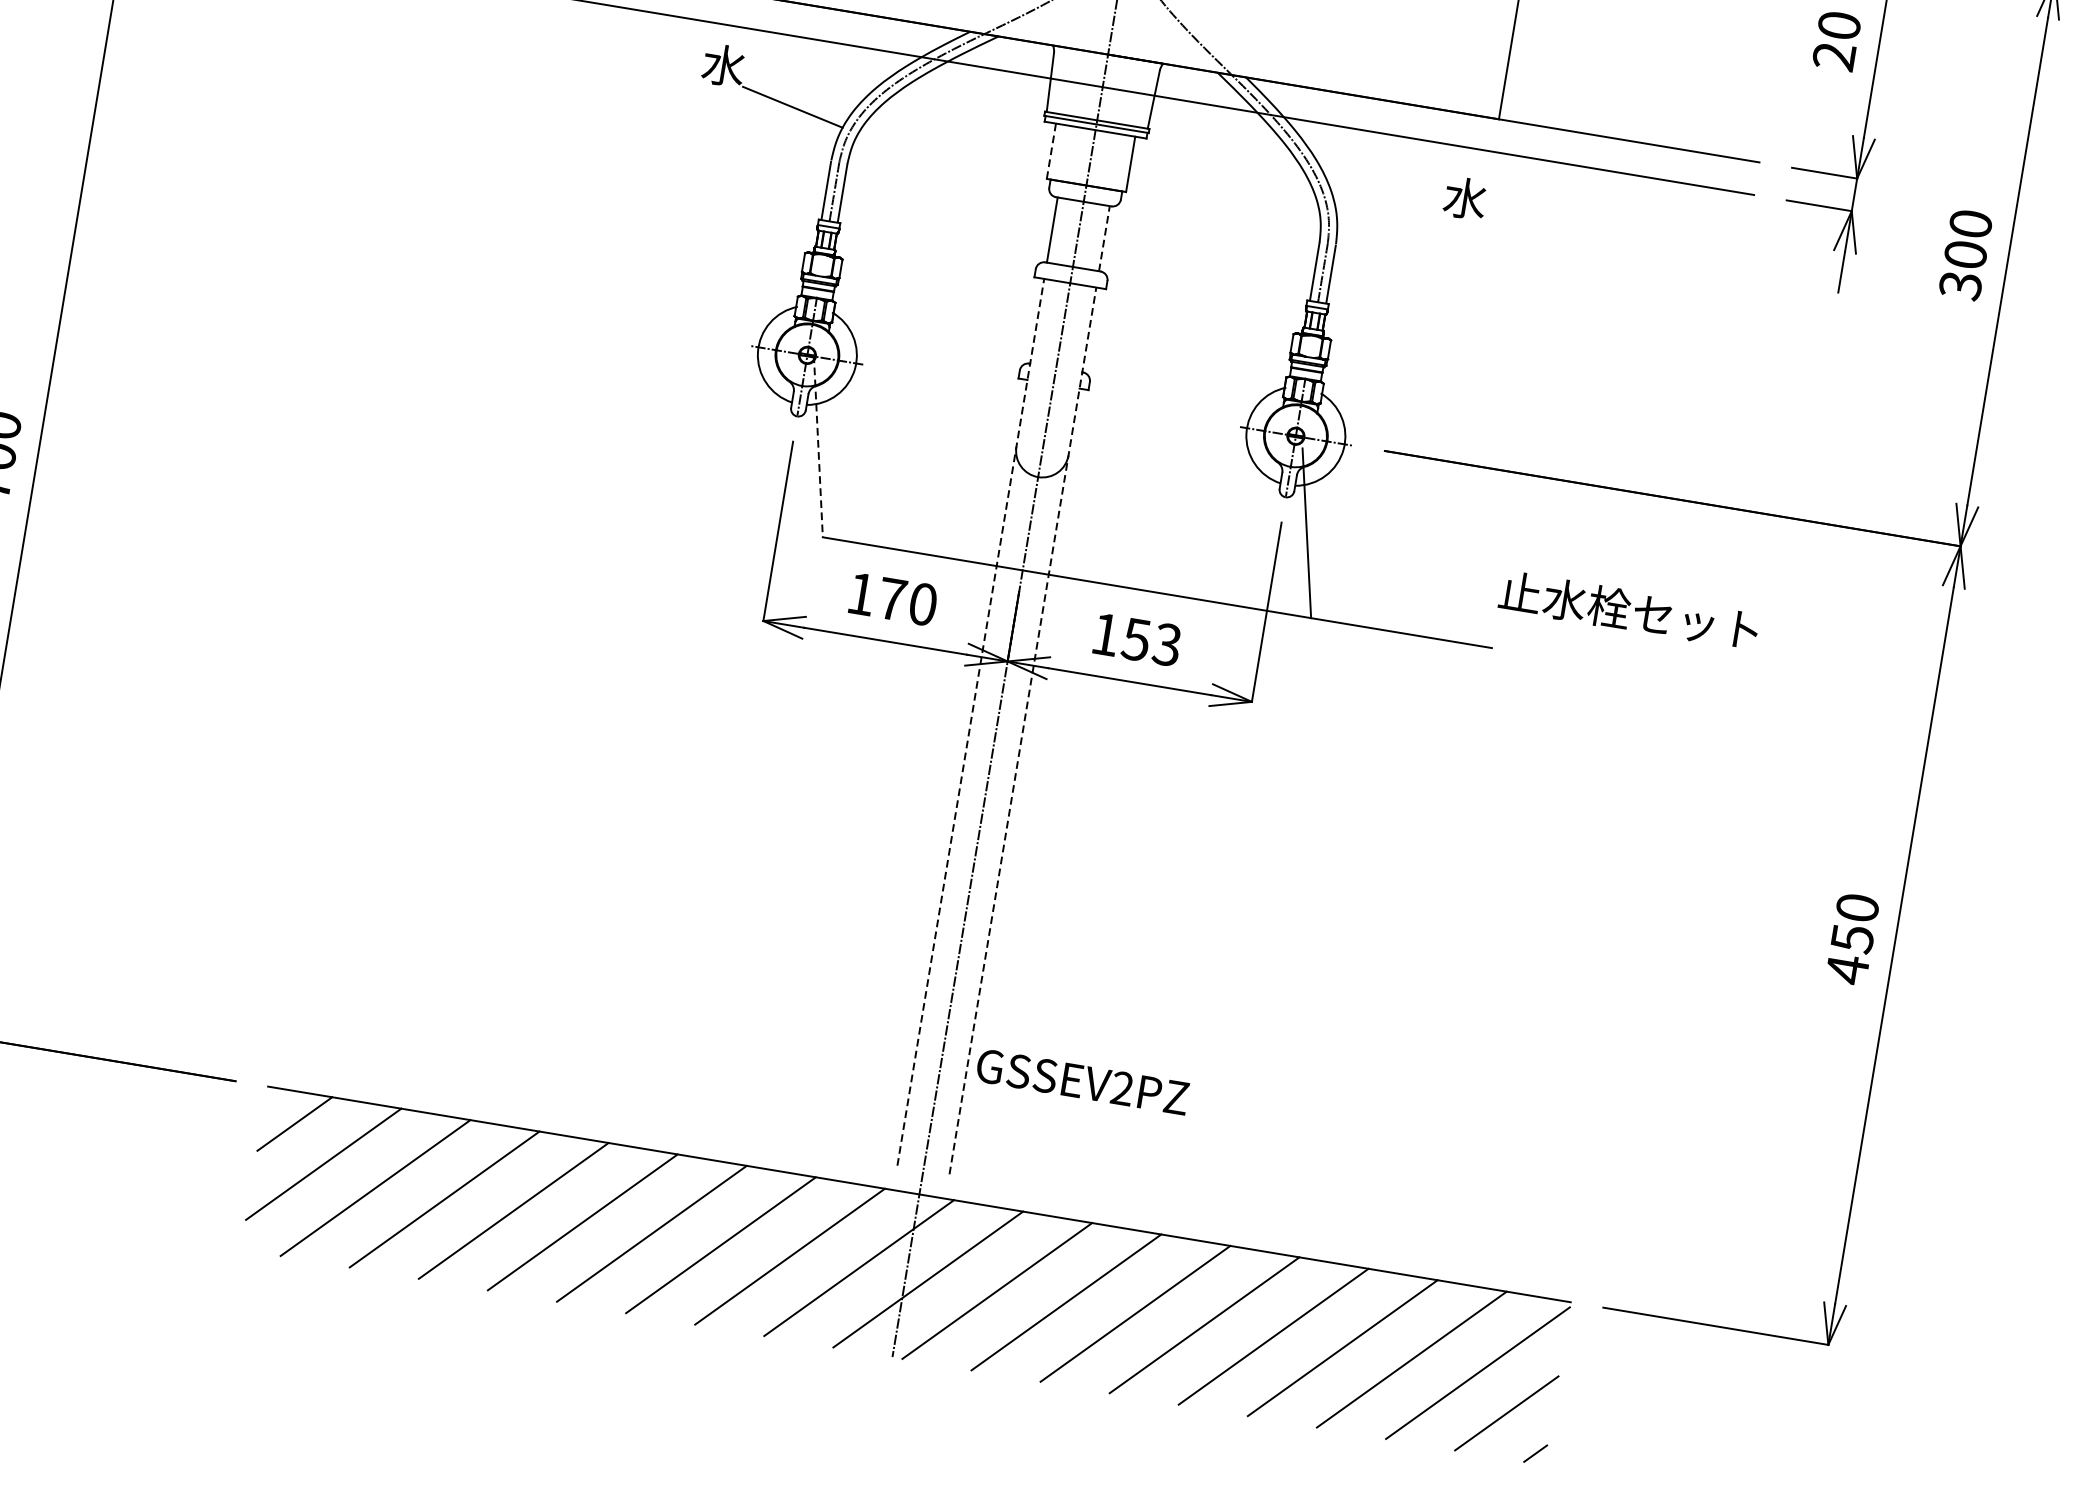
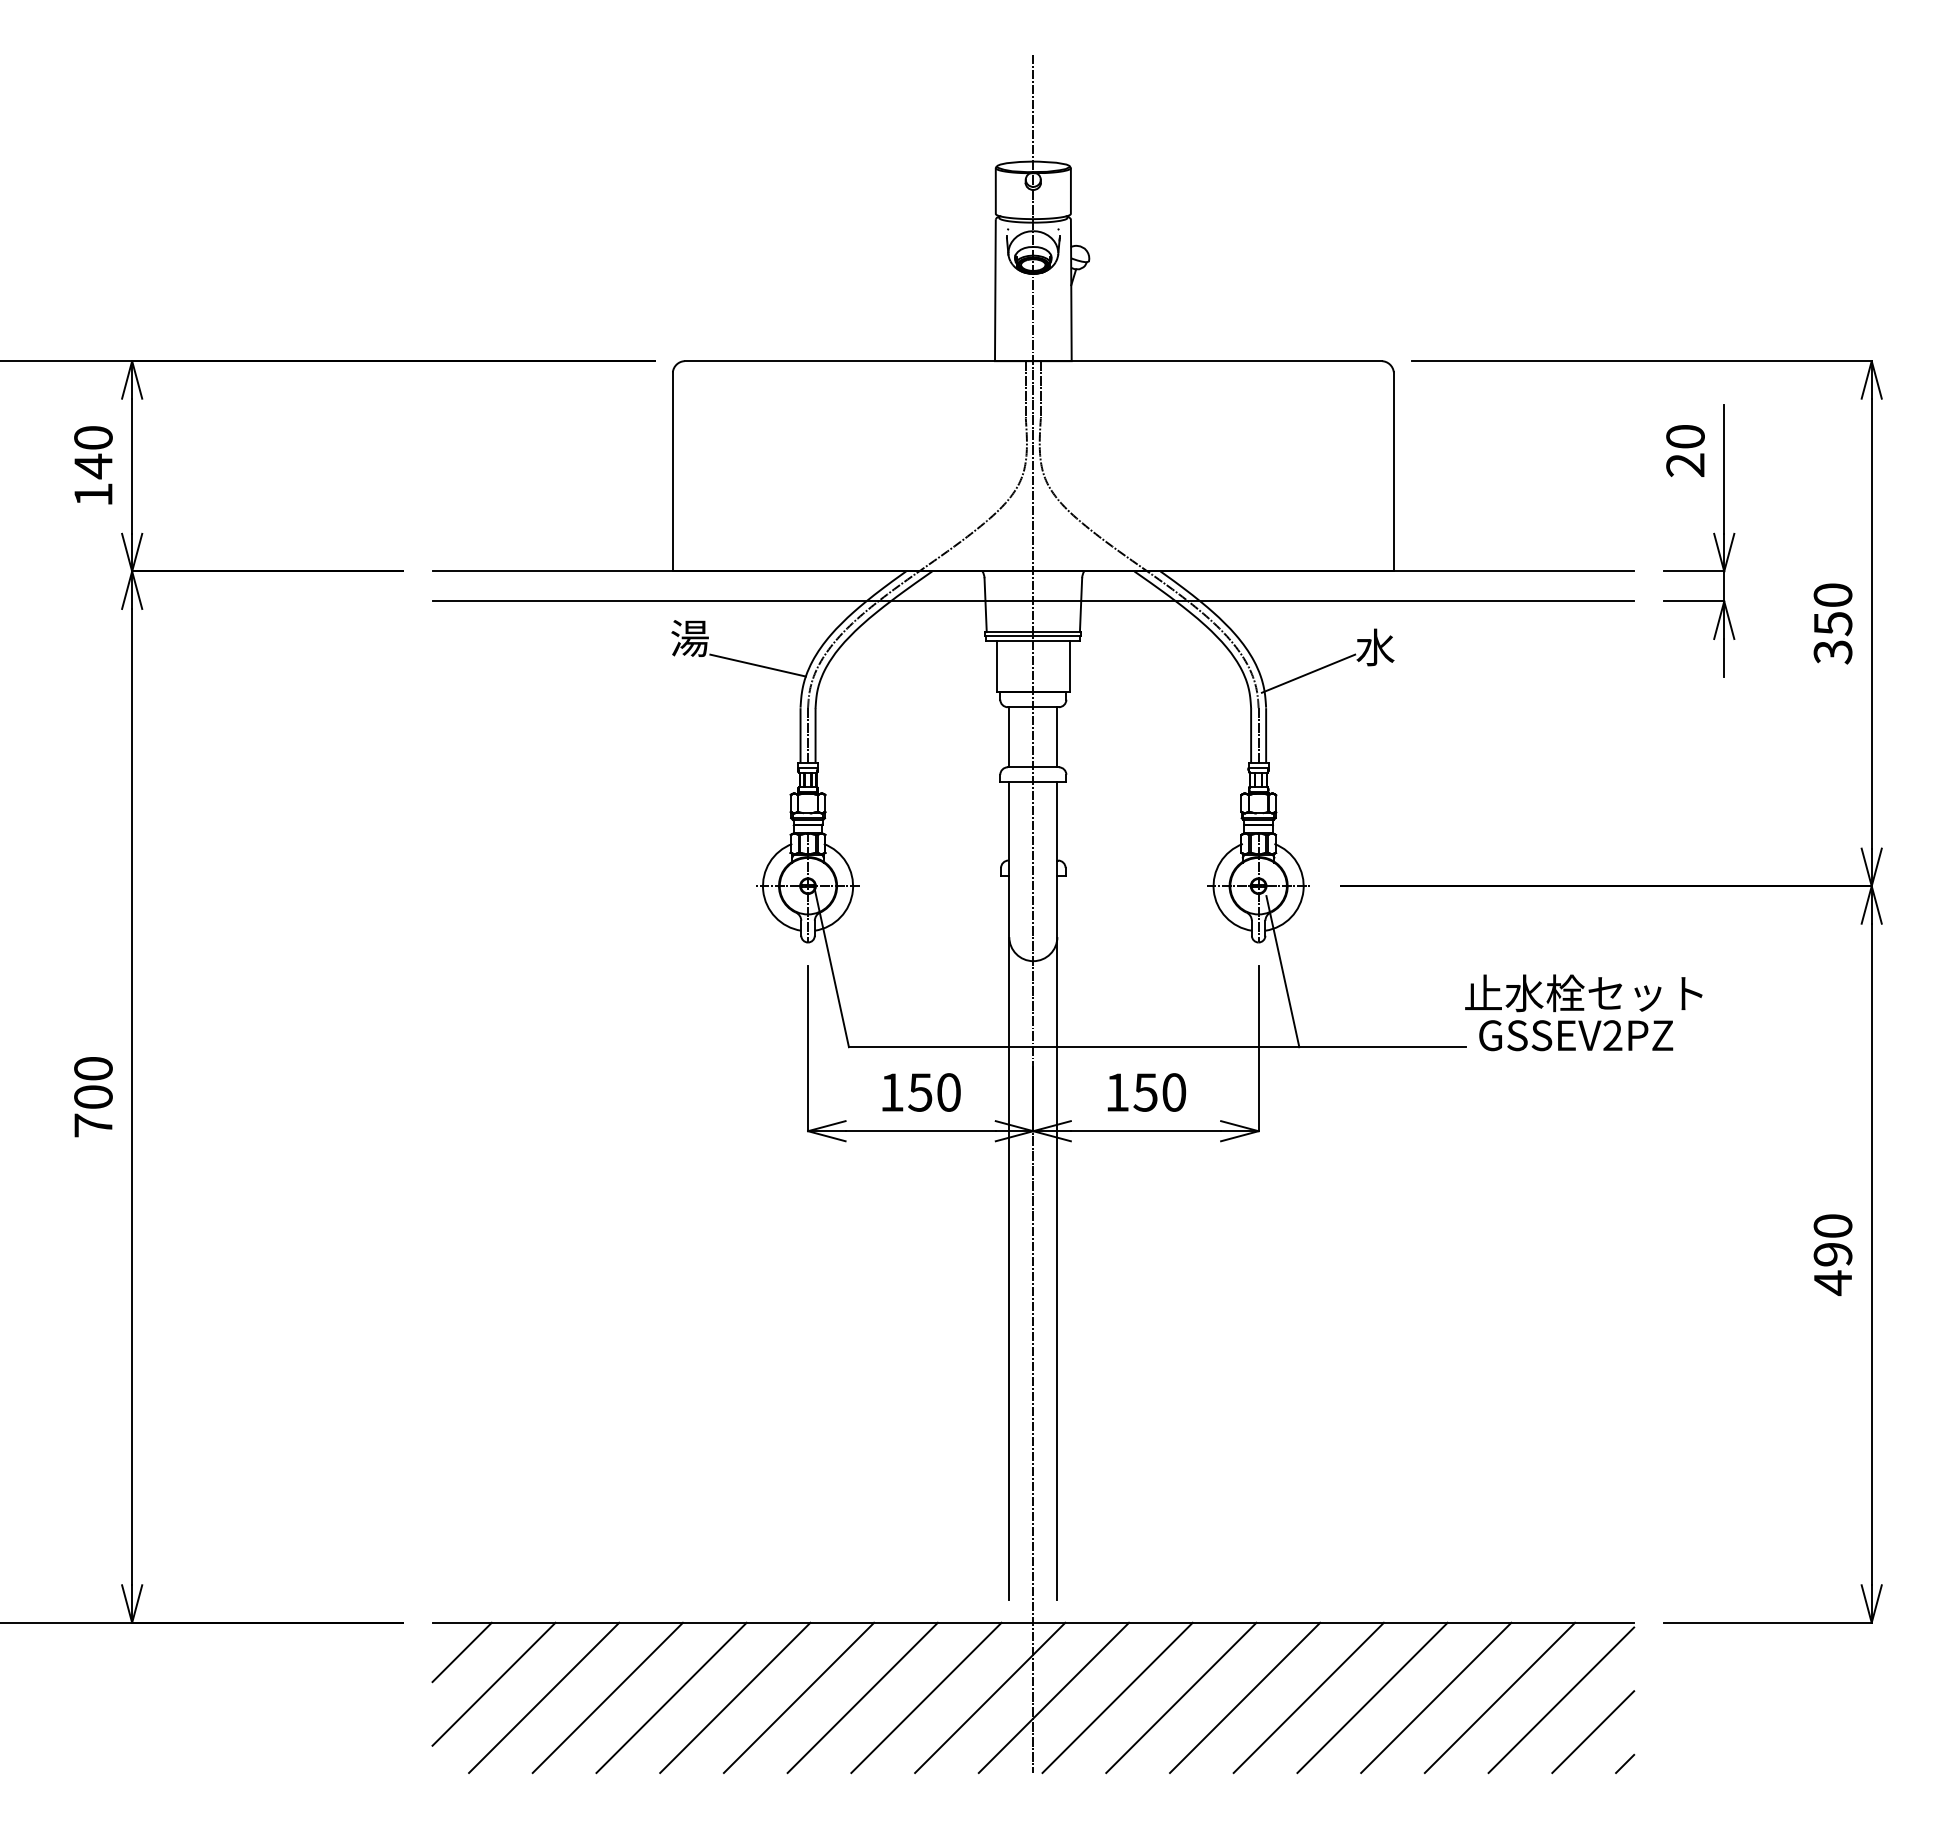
text: (724, 65) -> (690, 638), 水 -> 湯
line: (1051, 151) -> (996, 666), dashed -> solid
line: (1388, 214) -> (1308, 673), added
line: (1104, 237) -> (1057, 736), dashed -> solid
text: (1965, 255) -> (1832, 624), 300 -> 350
line: (818, 446) -> (831, 966), dashed -> solid
text: (892, 599) -> (920, 1092), 170 -> 150
text: (1166, 644) -> (1173, 1092), 153 -> 150
line: (970, 722) -> (1009, 1191), dashed -> solid
line: (1023, 731) -> (1057, 1191), dashed -> solid
text: (1851, 939) -> (1832, 1255), 450 -> 490
text: (1083, 1081) -> (1576, 1035), moved

